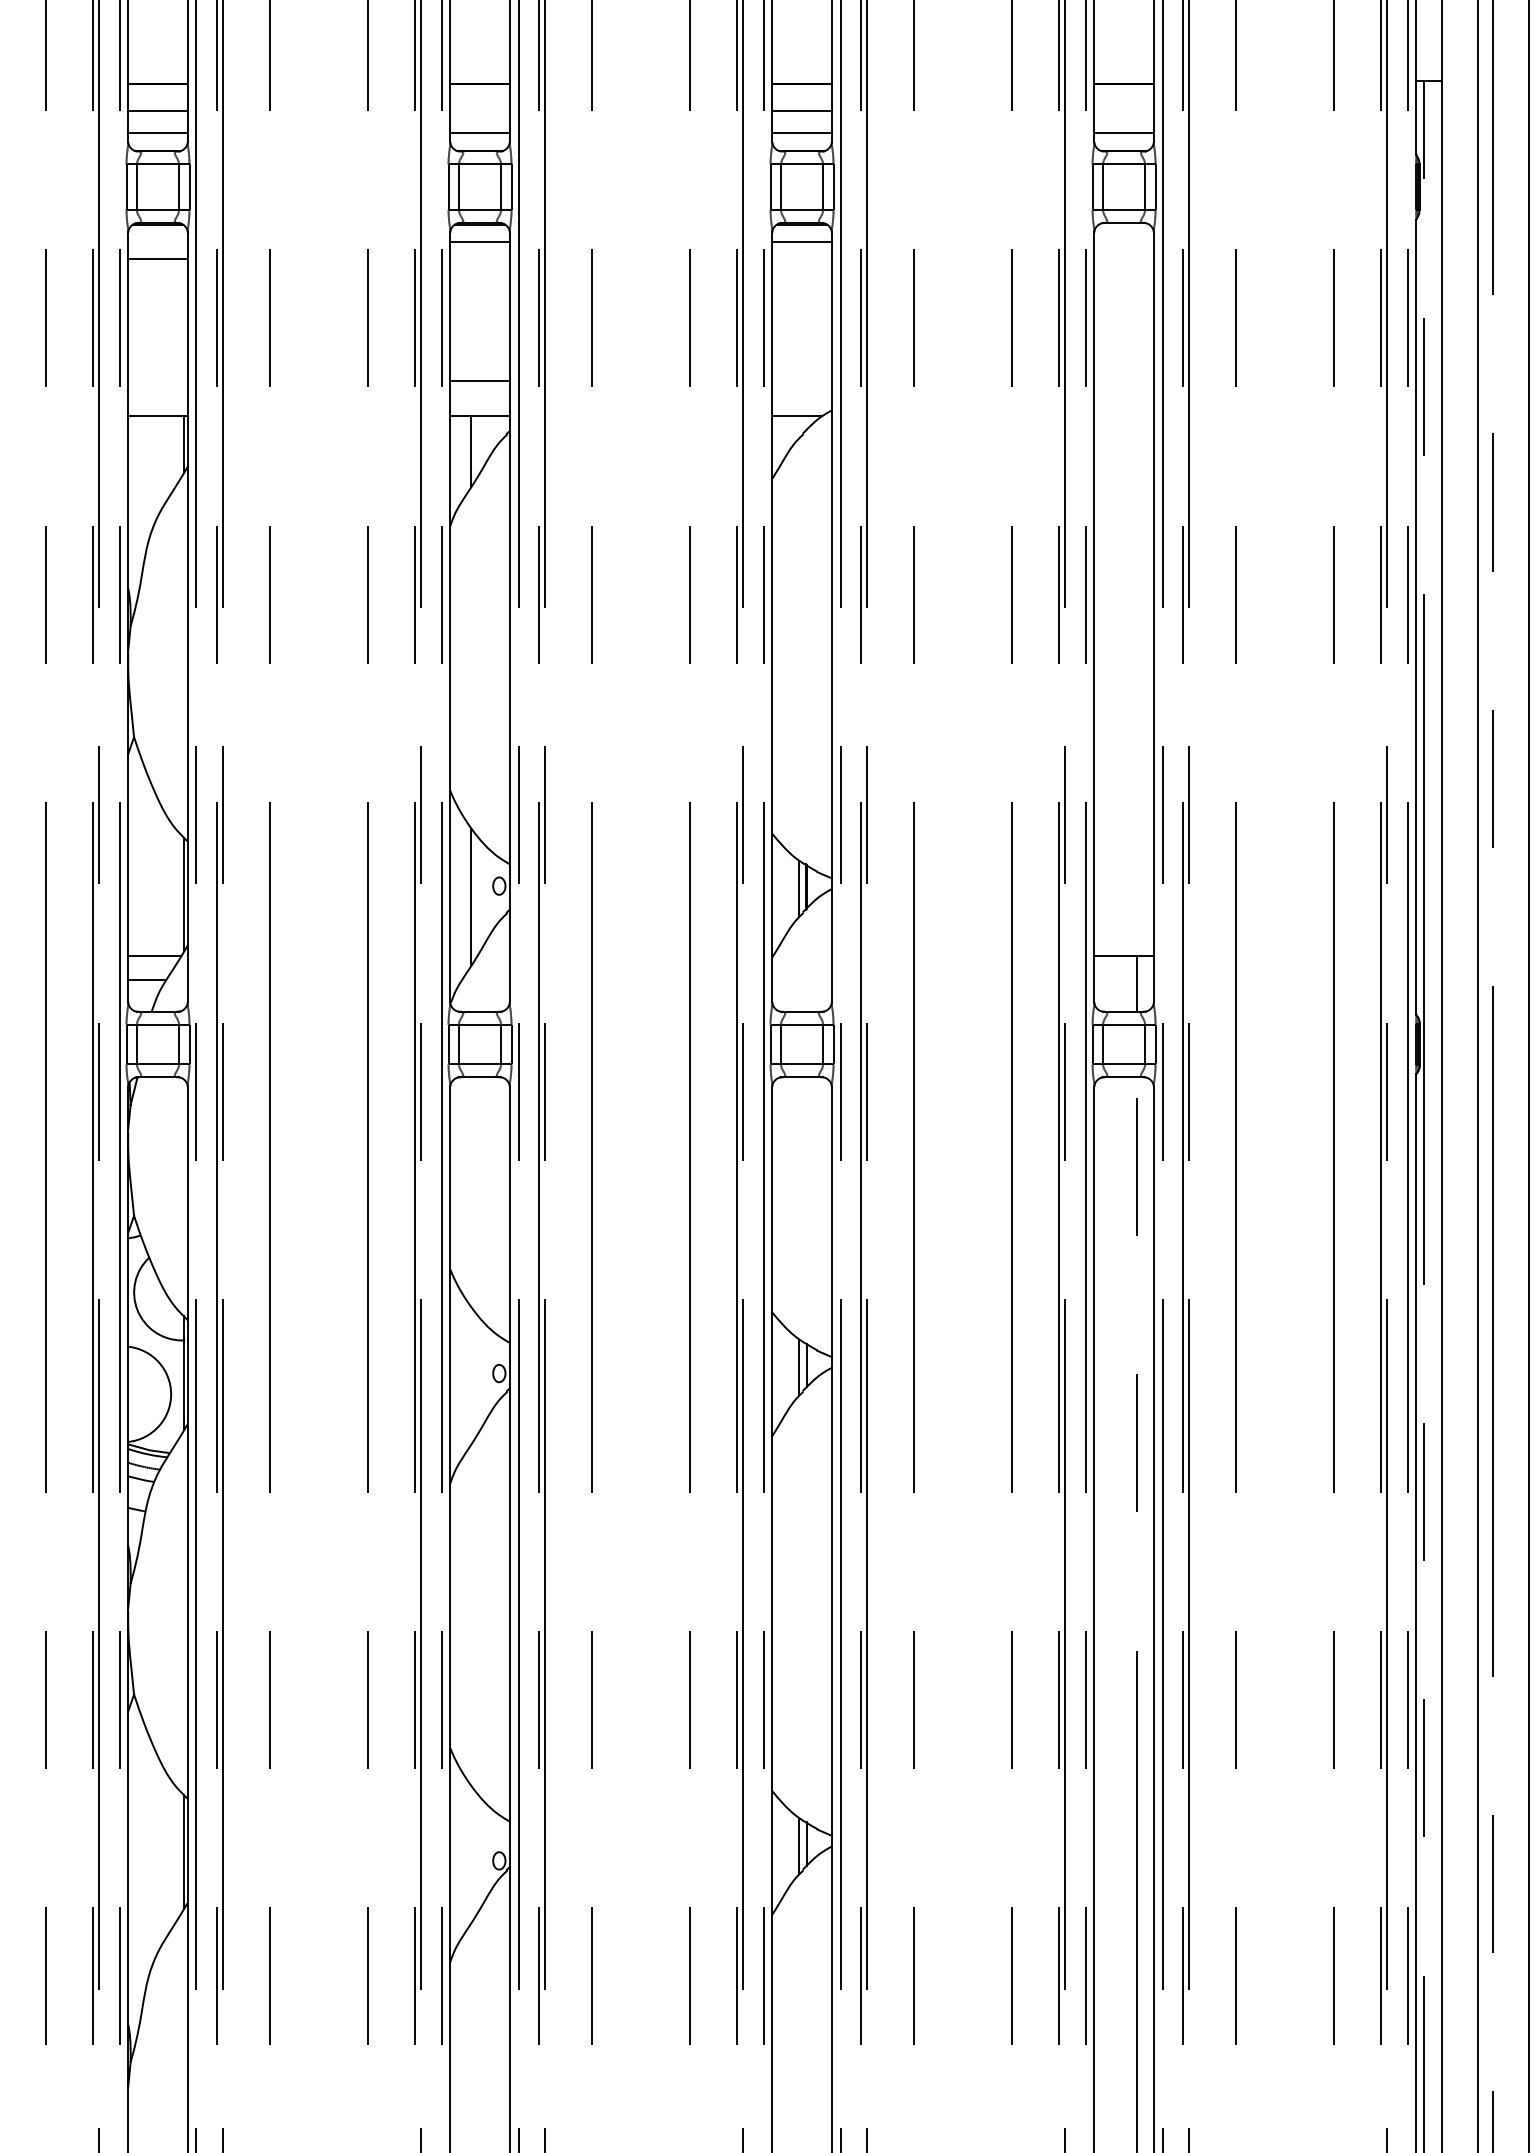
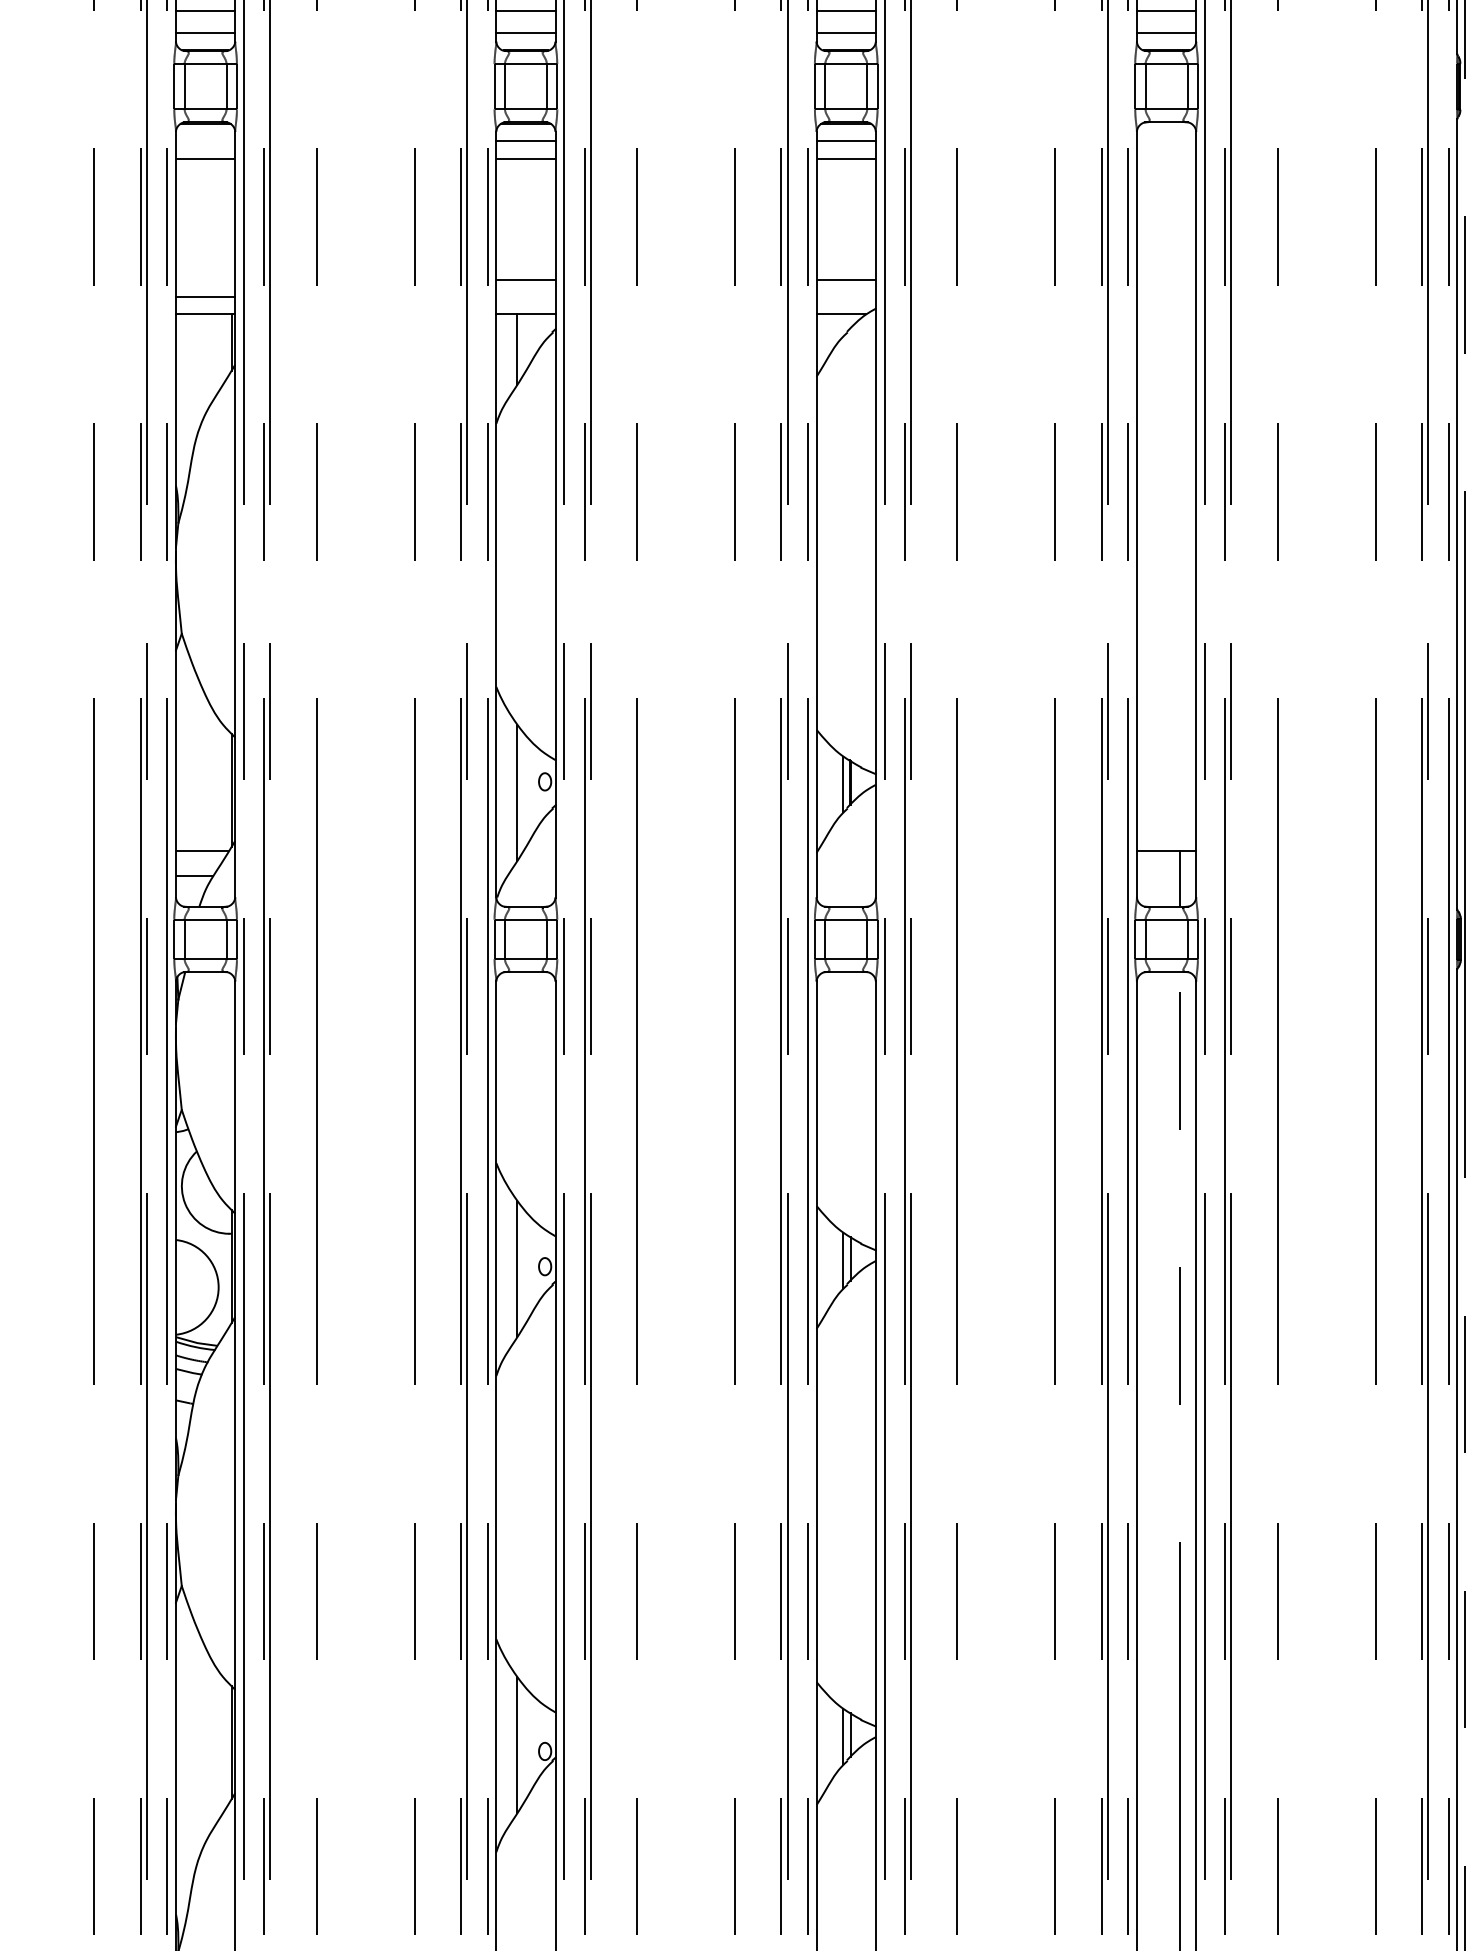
line: (479, 110) -> (525, 10), added
line: (1123, 110) -> (1165, 10), added
line: (479, 259) -> (525, 158), added
line: (801, 259) -> (845, 158), added
line: (801, 381) -> (845, 279), added
line: (157, 398) -> (205, 296), added
line: (471, 1375) -> (517, 1268), added
line: (471, 1853) -> (517, 1744), added

